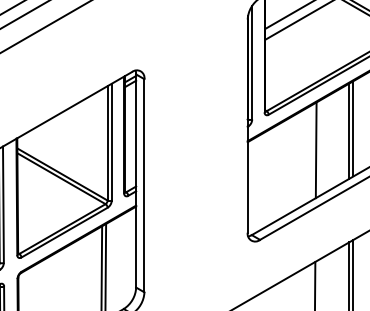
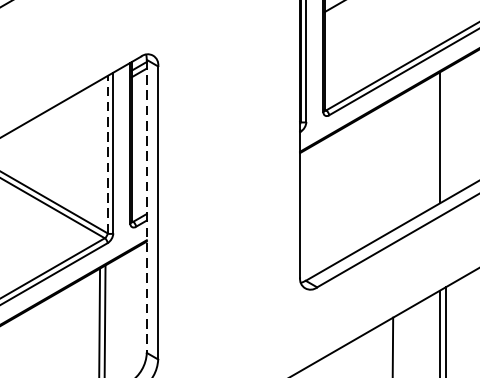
line: (353, 128) -> (445, 134), removed
line: (107, 142) -> (107, 153), solid -> dashed
line: (315, 150) -> (393, 164), removed
line: (136, 181) -> (147, 207), solid -> dashed

